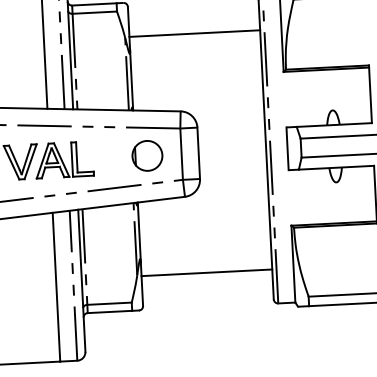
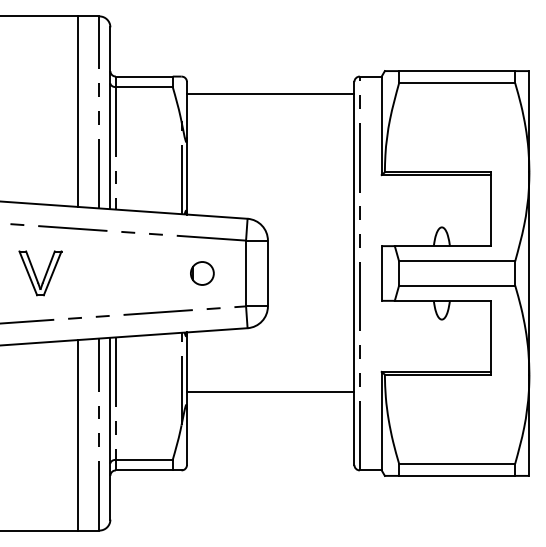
line: (194, 33) -> (270, 94), moved
part: (147, 155) -> (202, 273), size x0.6
part: (64, 160) -> (95, 273), removed
line: (206, 272) -> (270, 391), moved

